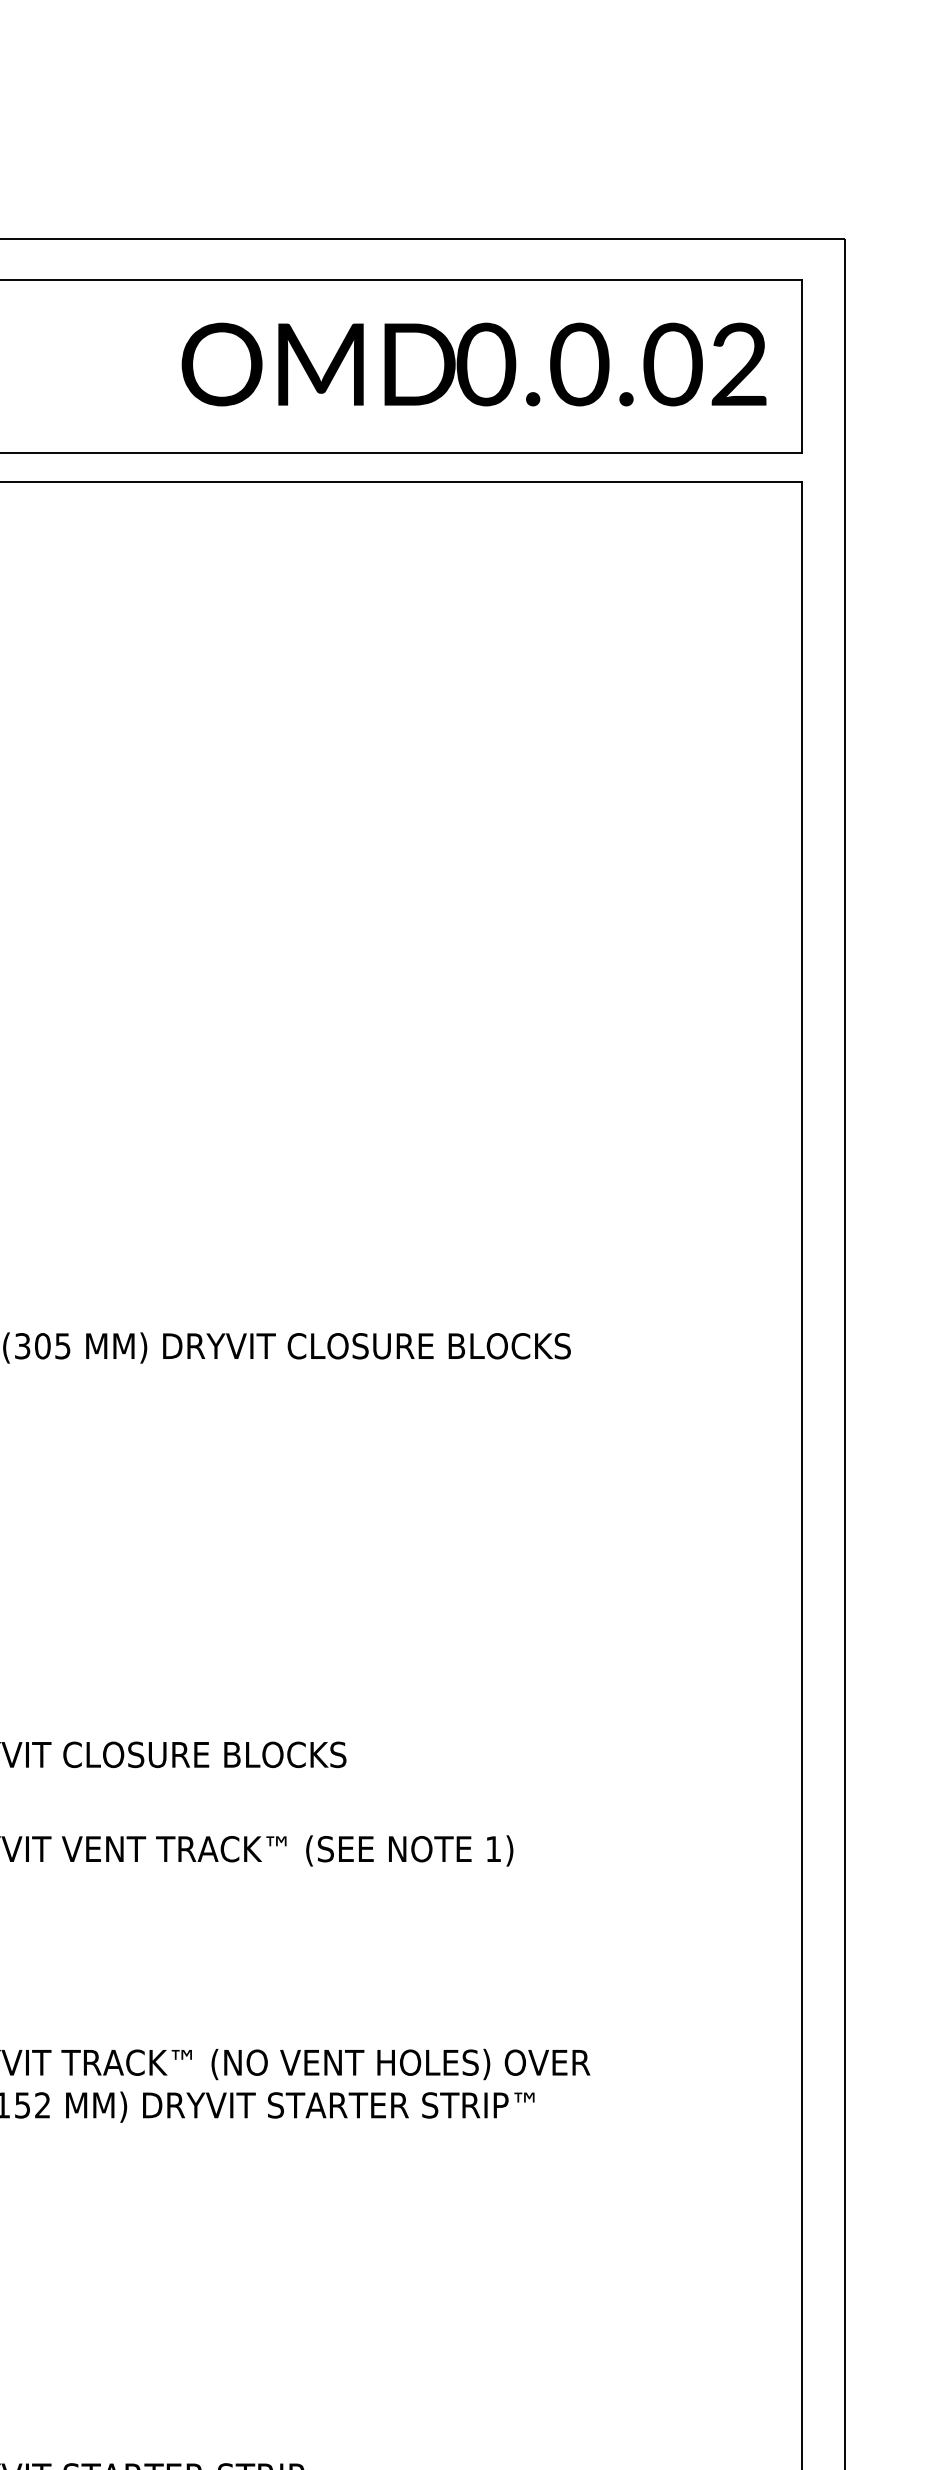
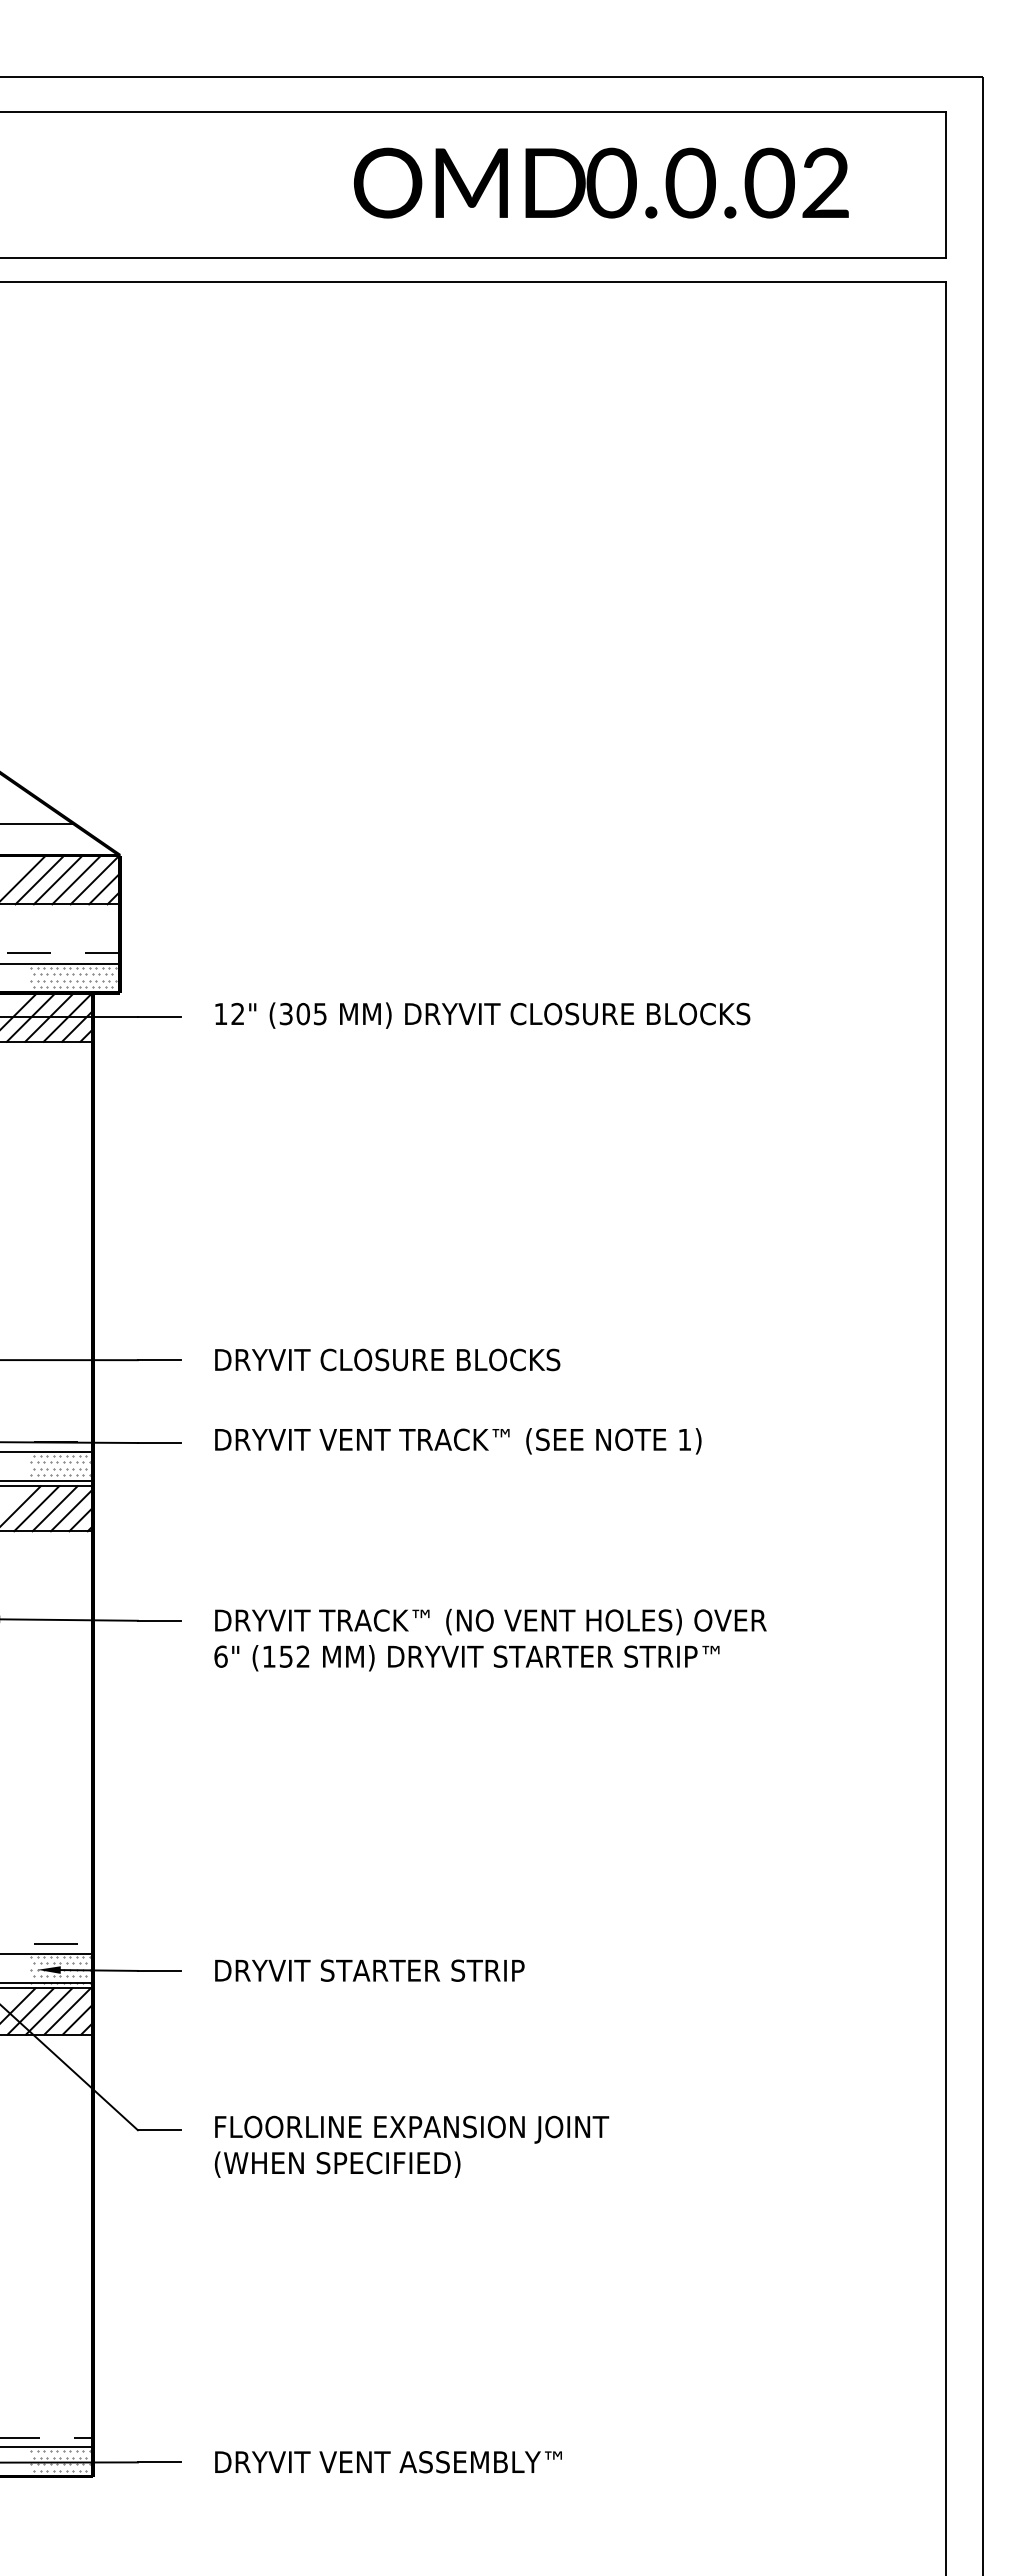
text: (474, 363) -> (601, 182), moved

